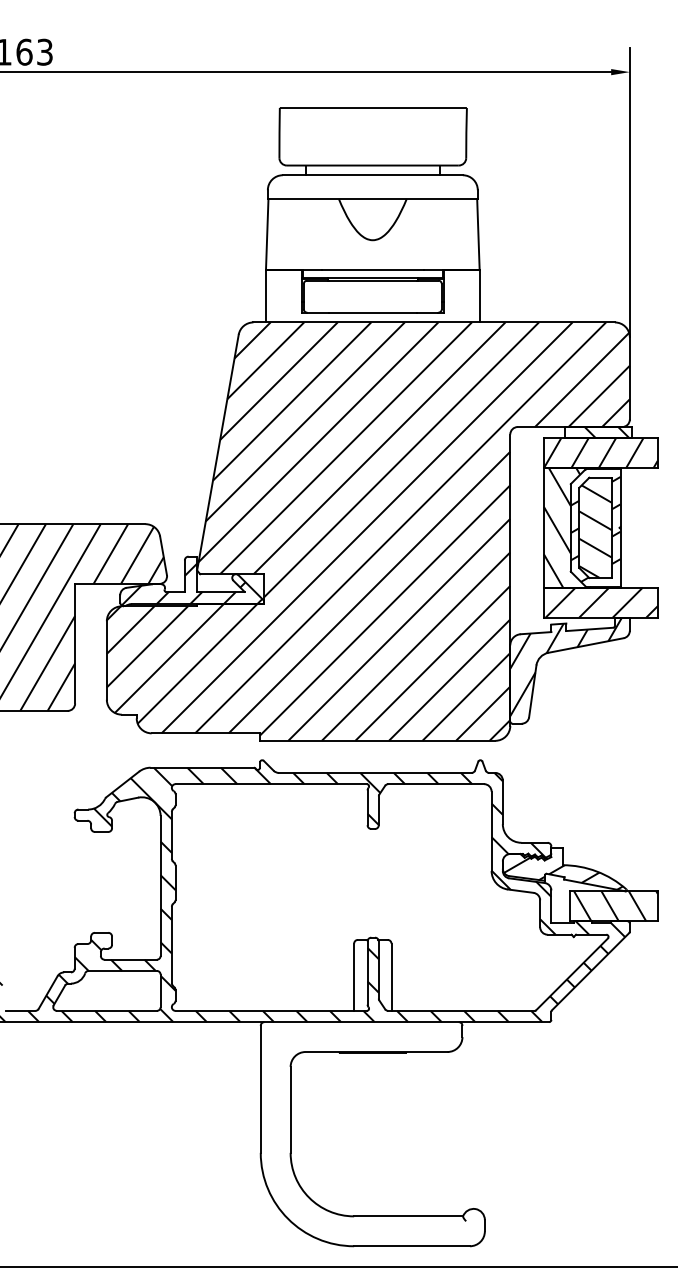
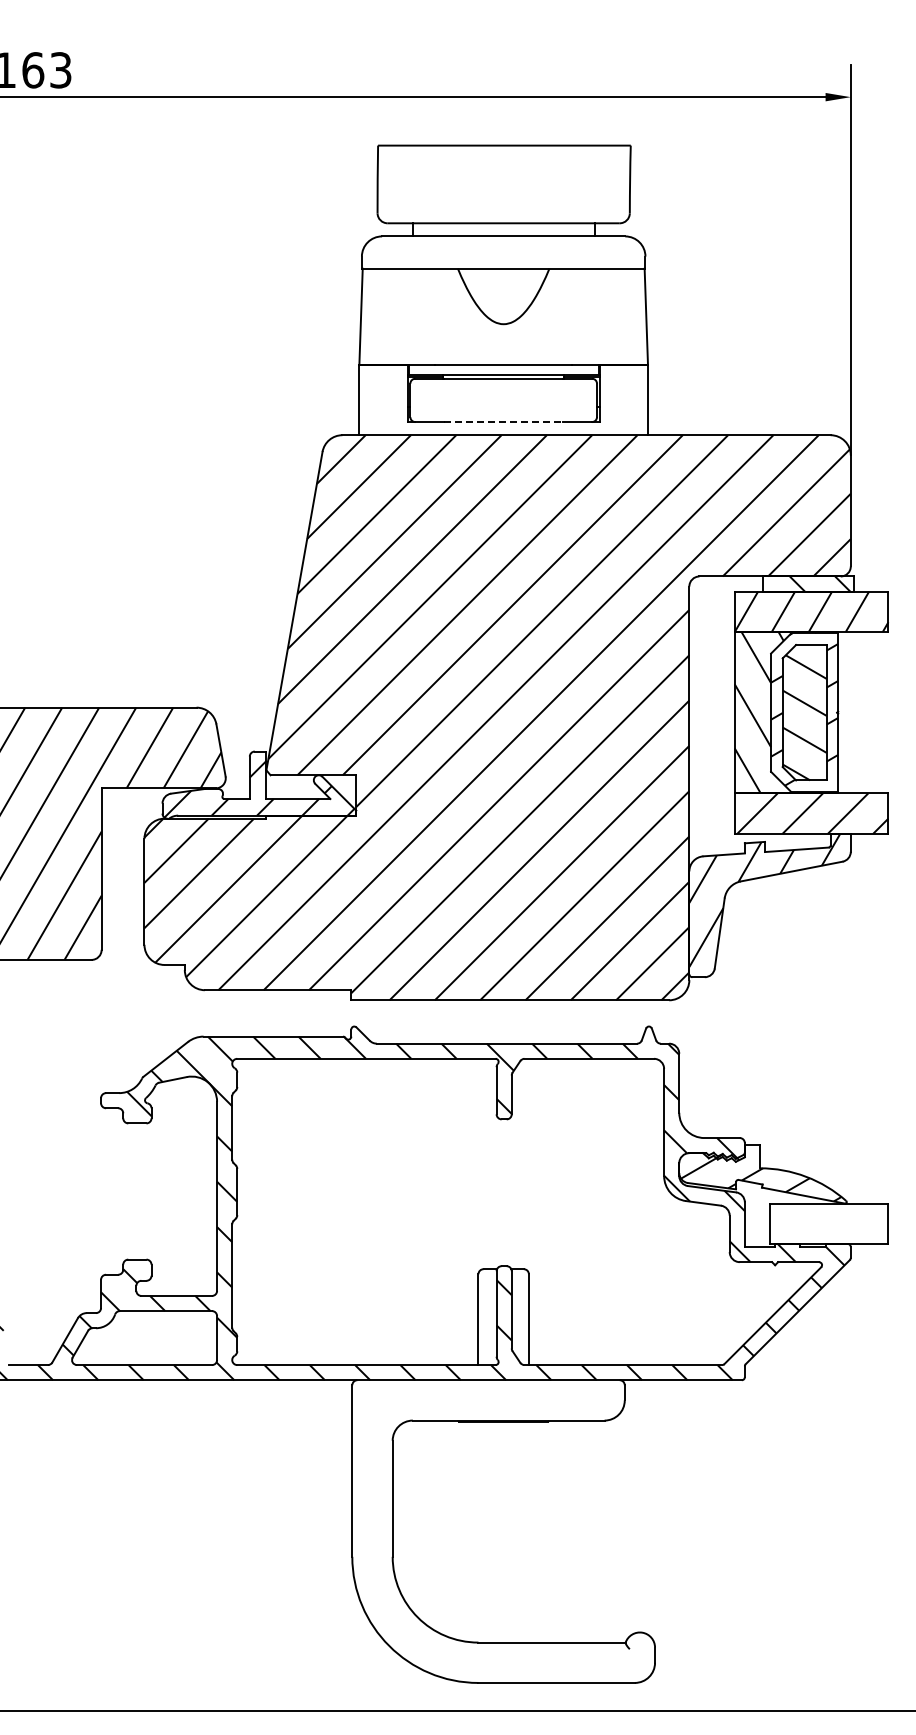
line: (373, 313) -> (504, 422), solid -> dashed
hatch: (615, 906) -> (831, 1223), removed

